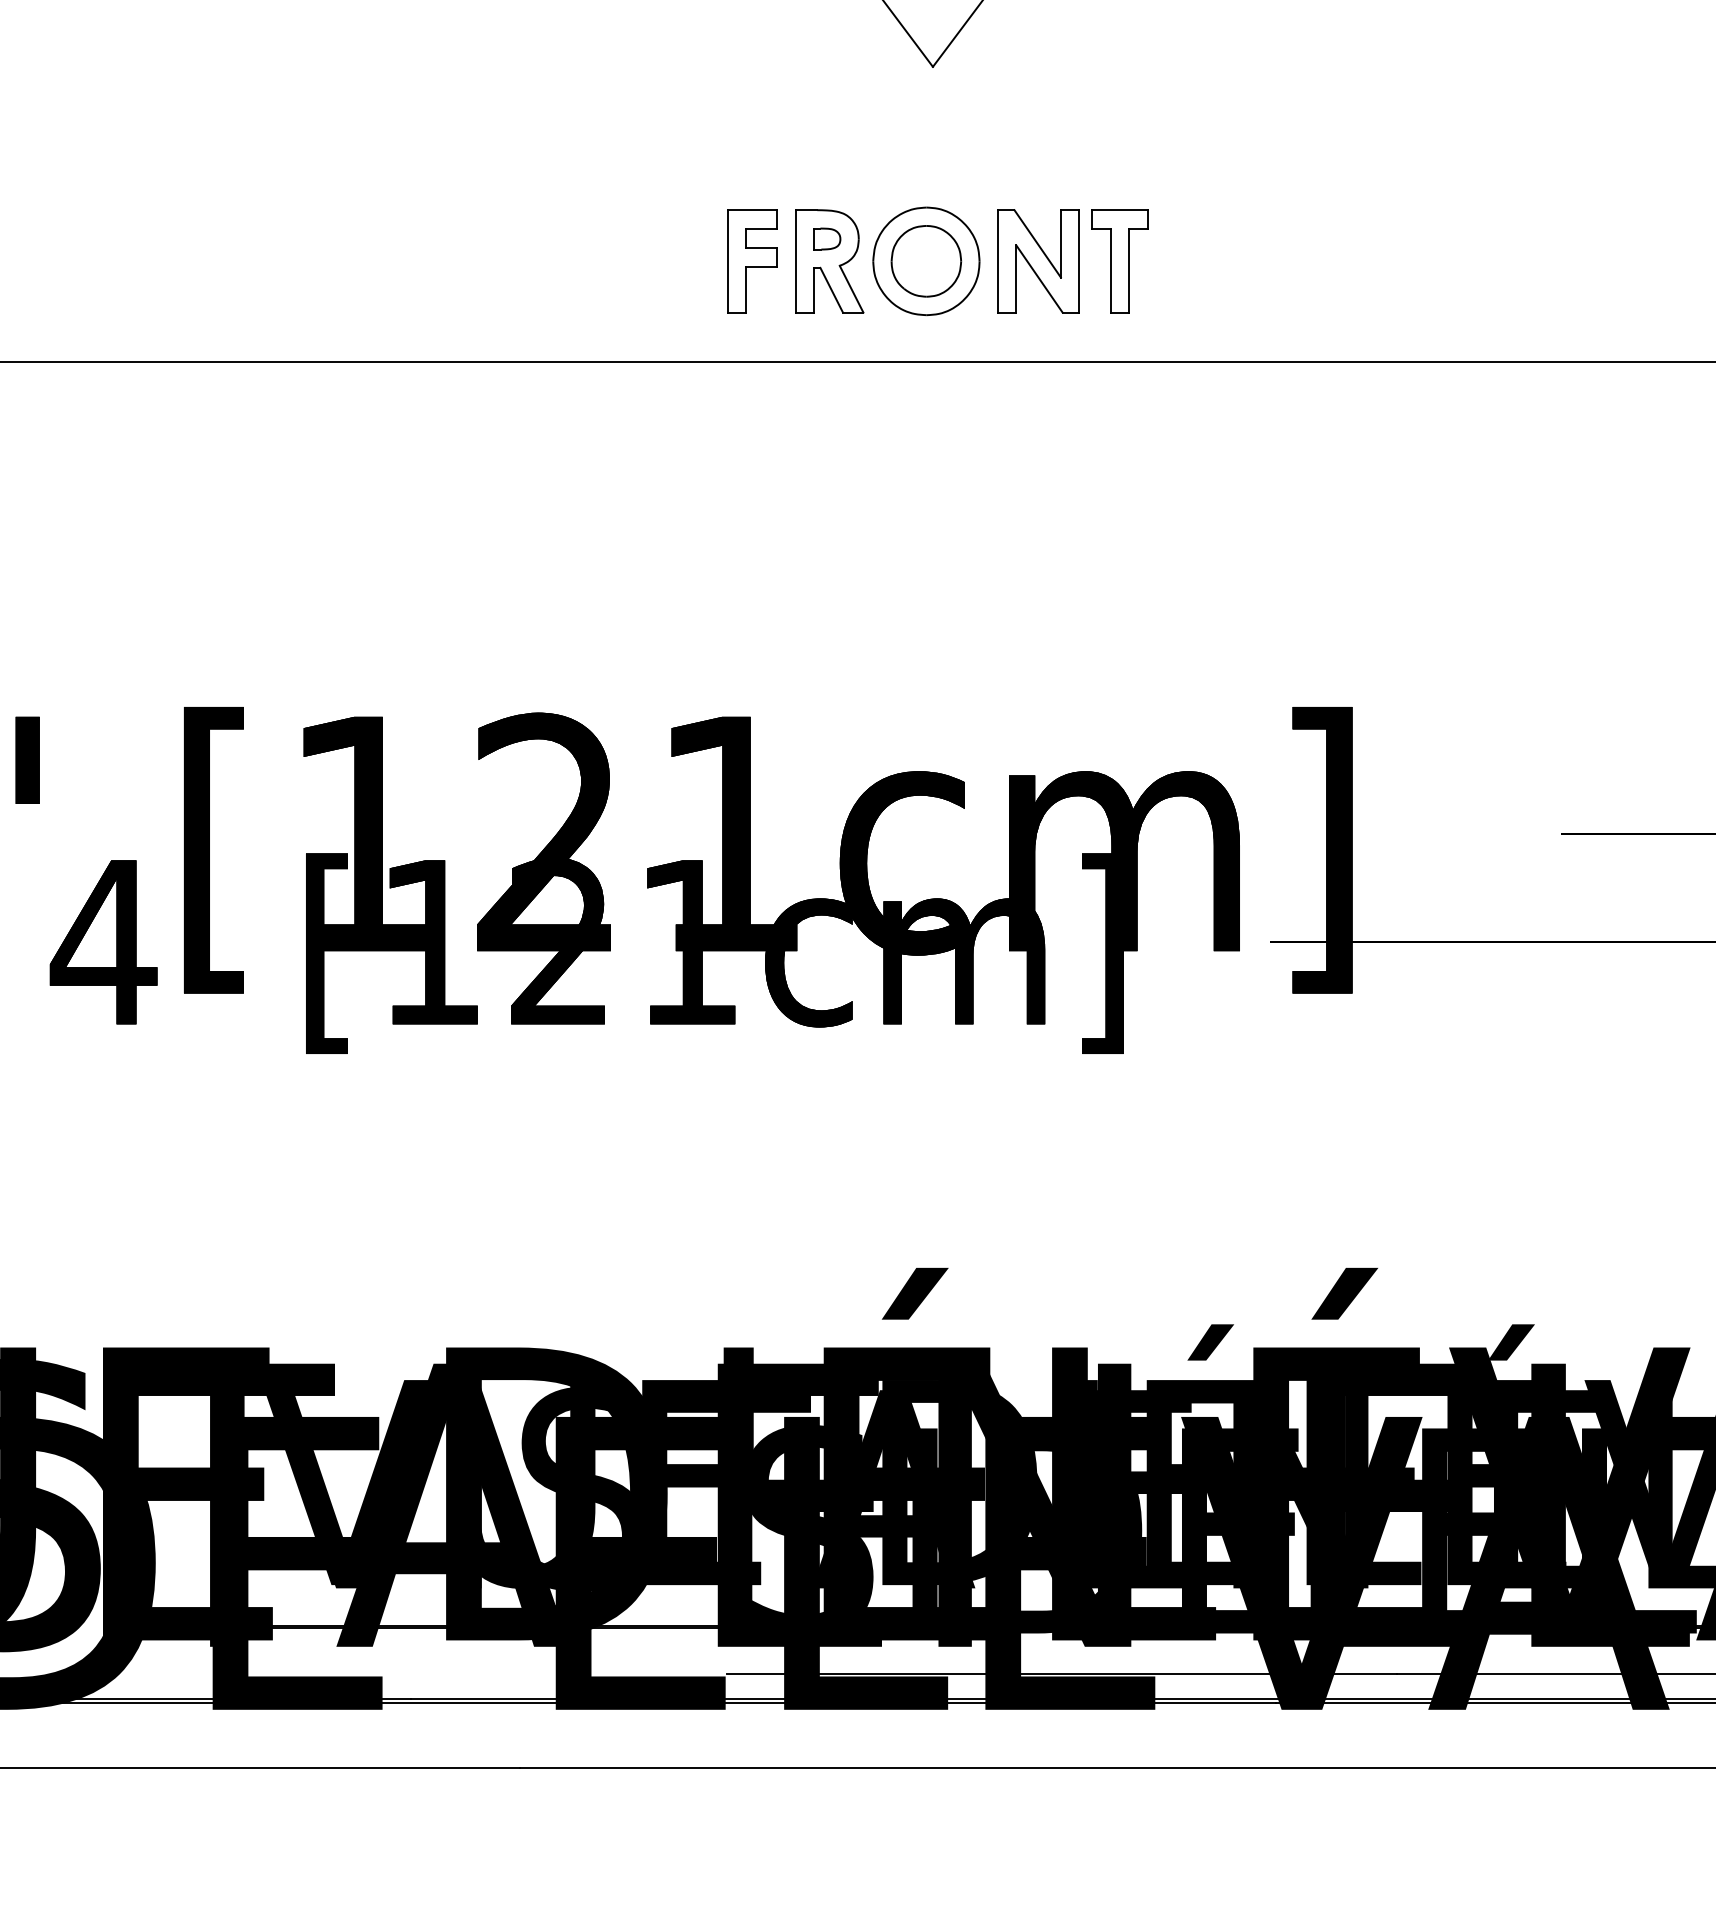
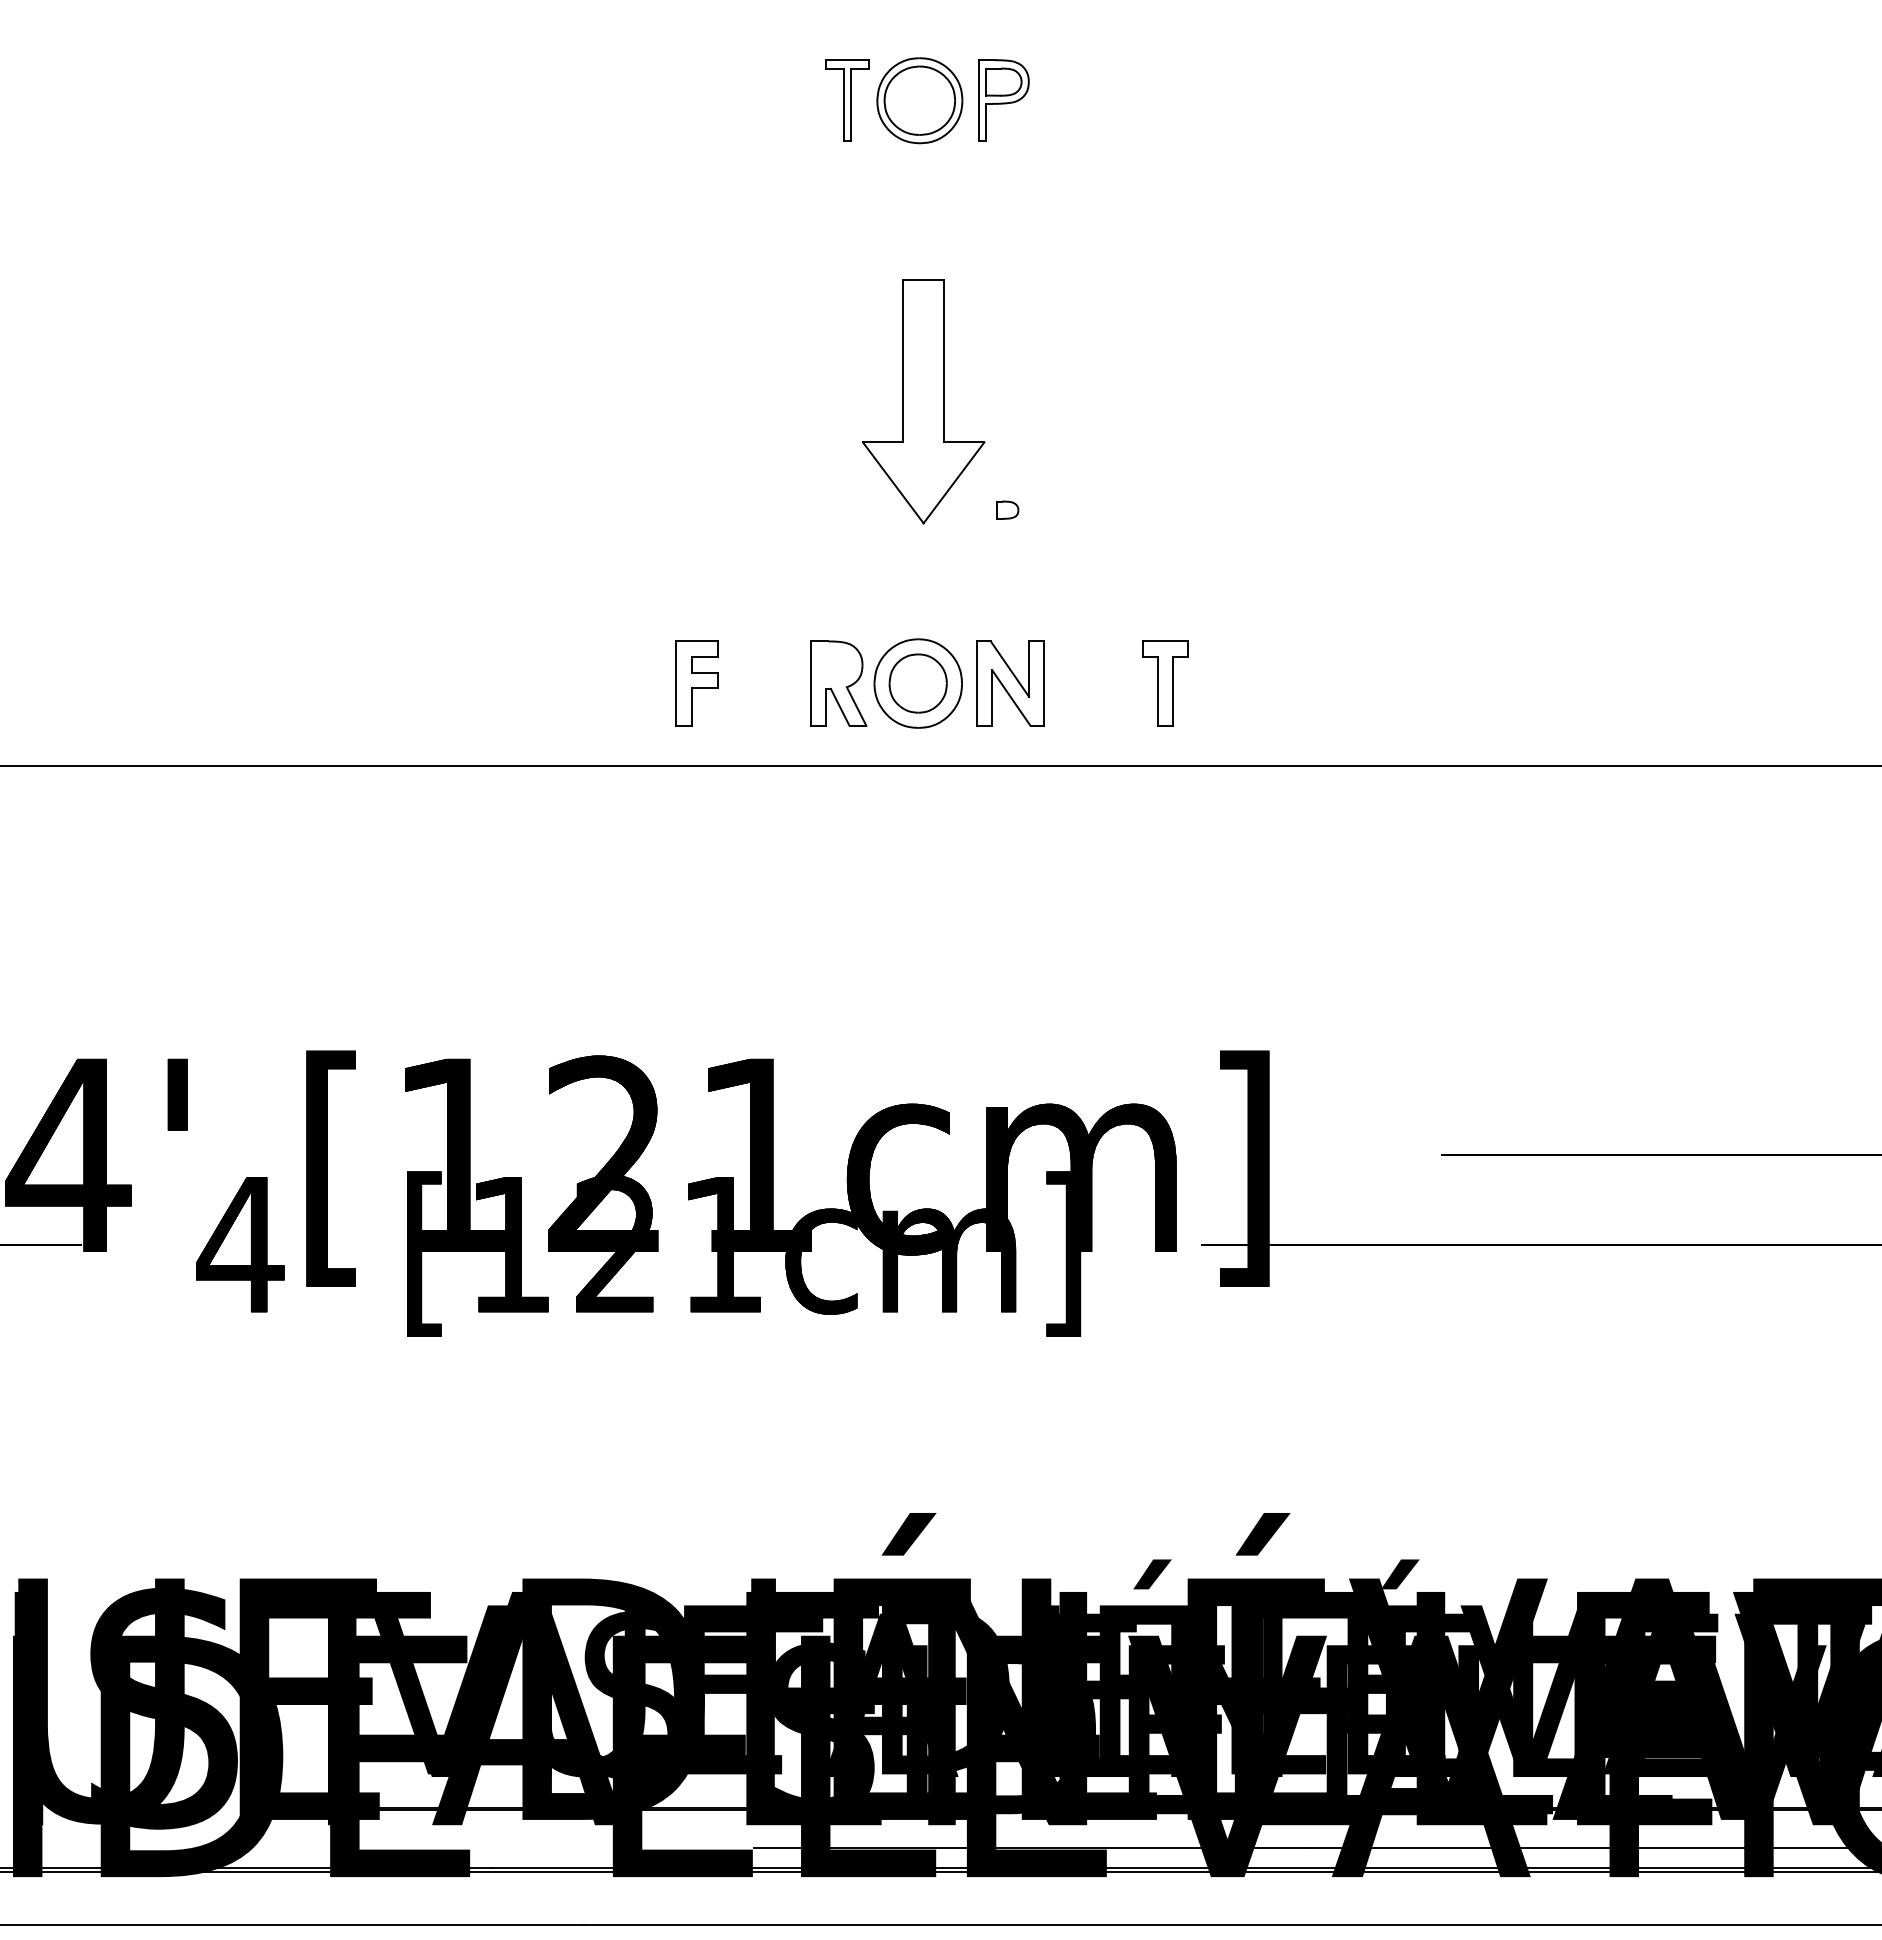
part: (827, 238) -> (1007, 509), moved
part: (751, 261) -> (696, 683), moved
part: (1119, 261) -> (1165, 683), moved

